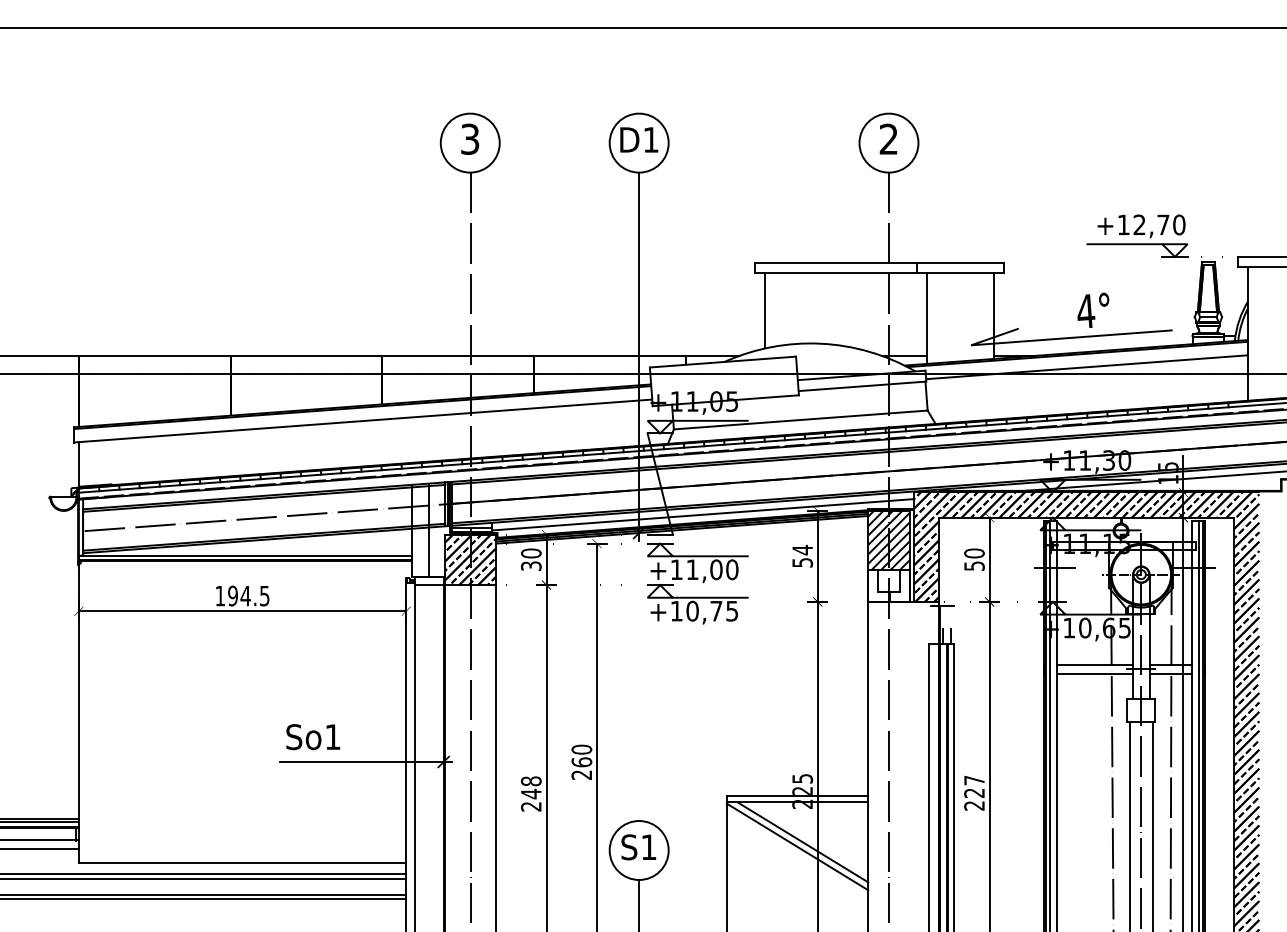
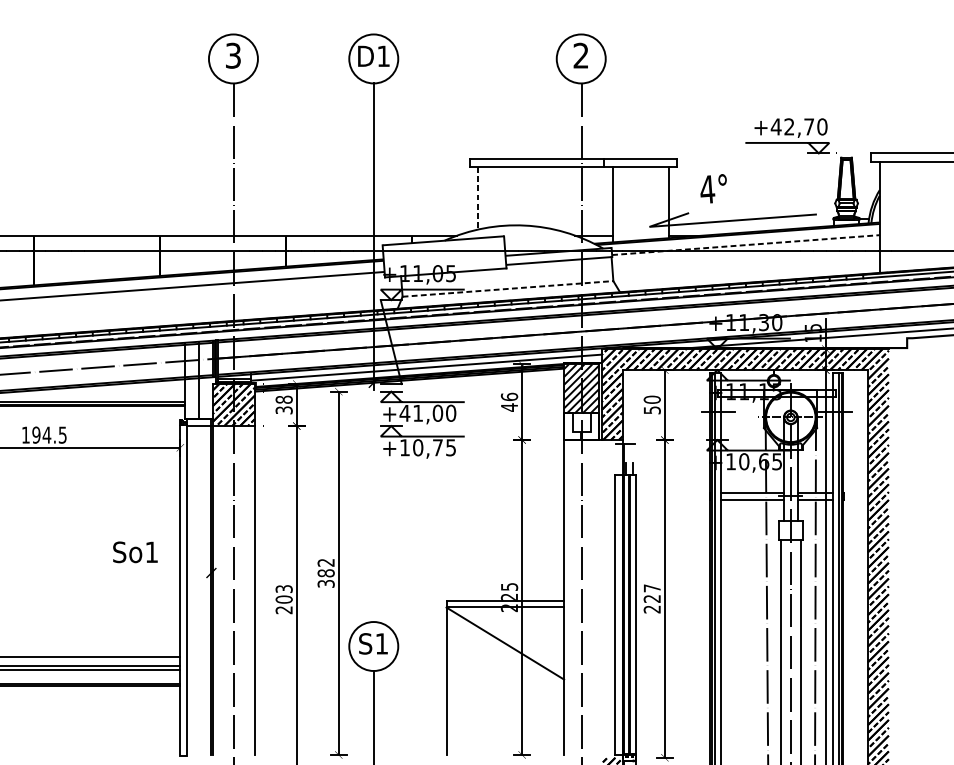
text: (1123, 224) -> (776, 126), +12,70 -> +42,70
text: (1093, 309) -> (713, 188), moved
line: (765, 310) -> (478, 197), solid -> dashed
line: (1087, 367) -> (746, 245), solid -> dashed
line: (801, 419) -> (508, 288), solid -> dashed
text: (531, 553) -> (284, 399), 30 -> 38
text: (802, 556) -> (509, 402), 54 -> 46
text: (676, 569) -> (404, 413), +11,00 -> +41,00
text: (313, 737) -> (135, 552), moved
text: (581, 761) -> (325, 572), 260 -> 382
line: (365, 762) -> (146, 573), removed
text: (531, 787) -> (284, 594), 248 -> 203
line: (802, 842) -> (509, 639), removed

